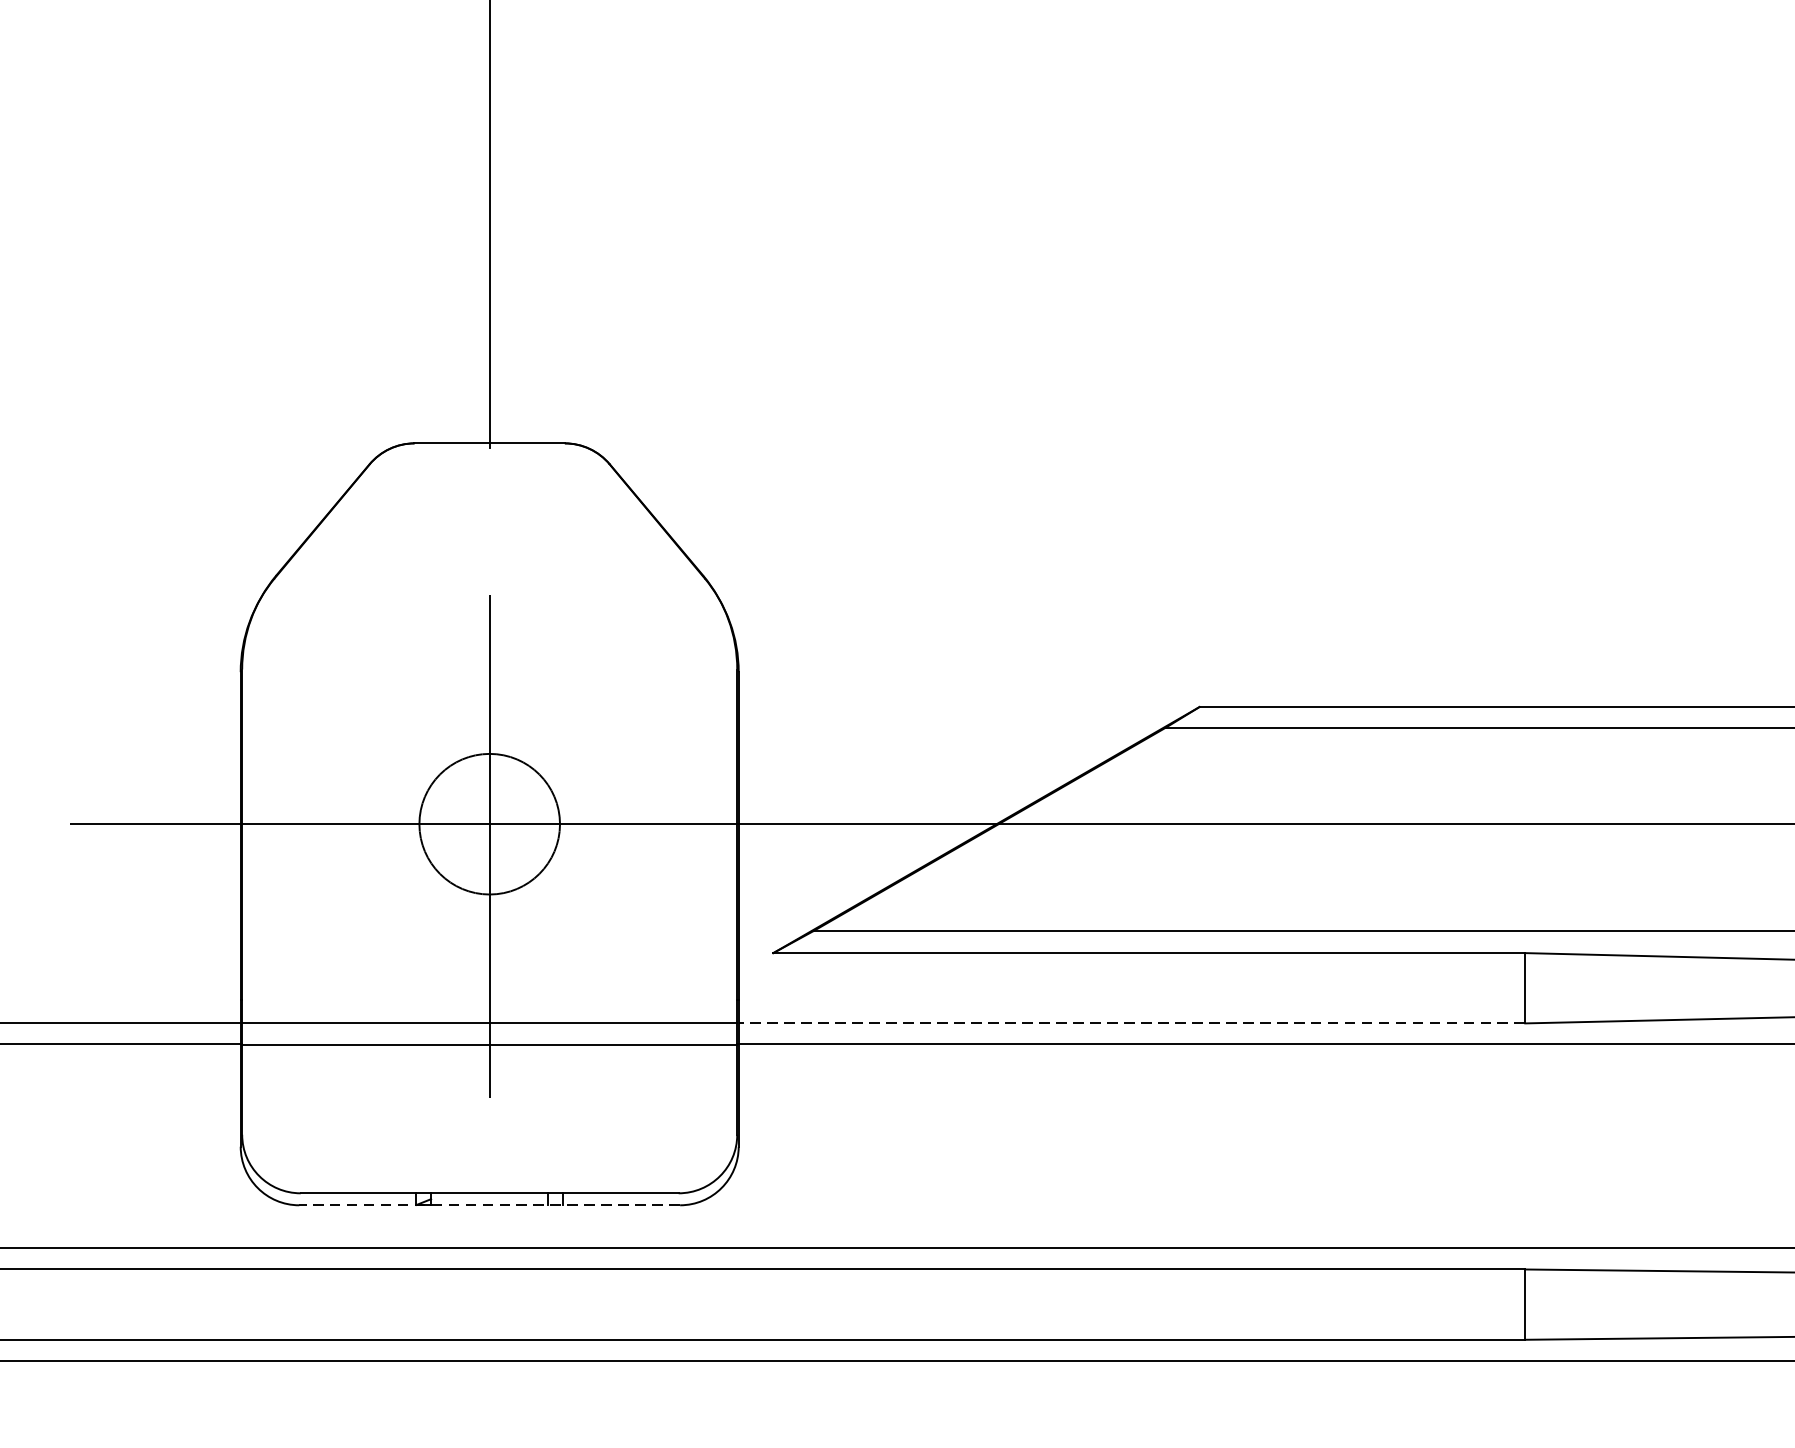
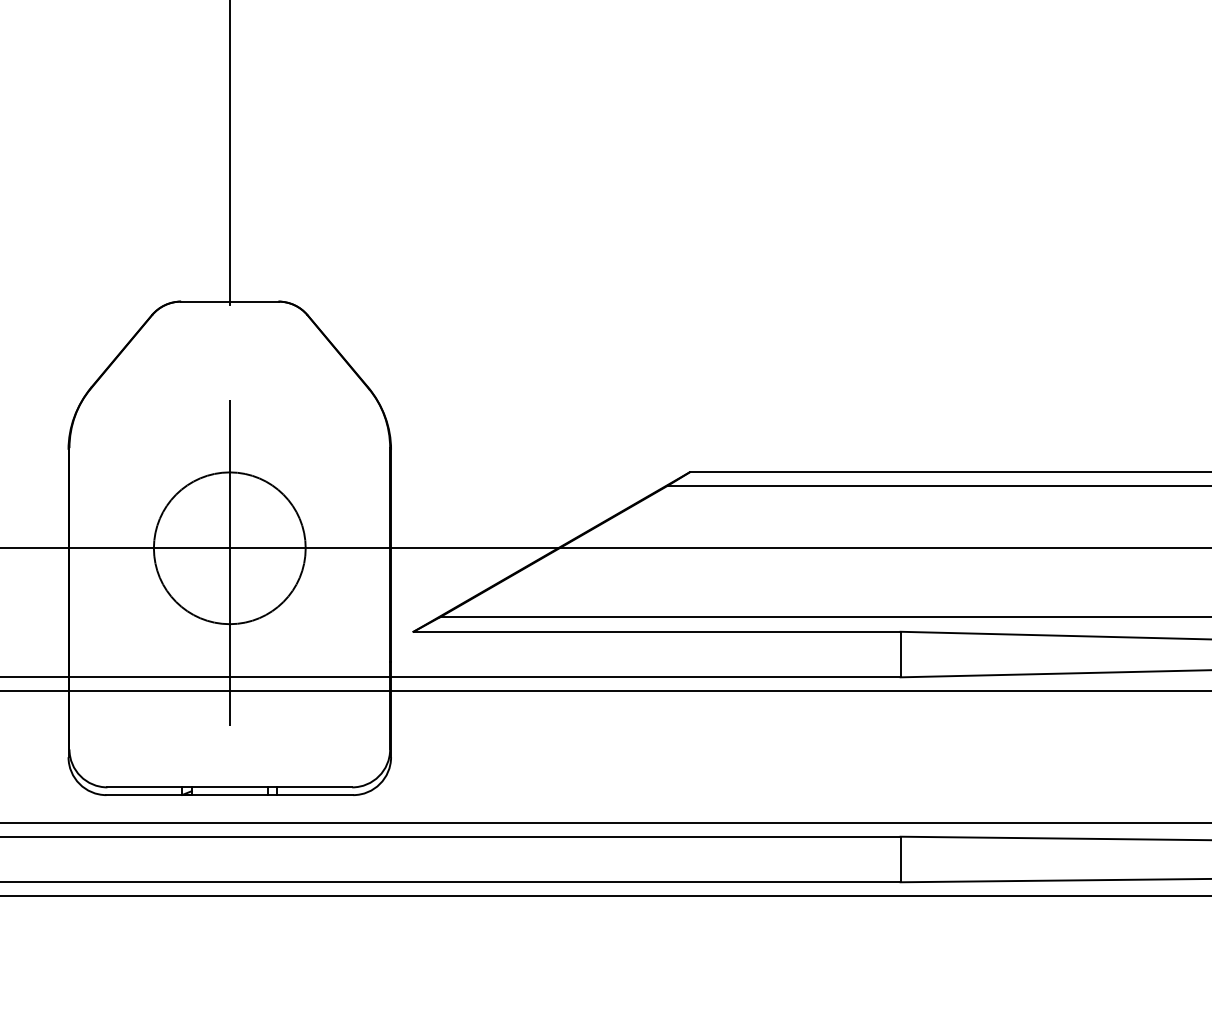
circle: (489, 824) -> (229, 548), size x1.67
line: (1131, 1023) -> (645, 677), dashed -> solid
line: (489, 1205) -> (229, 795), dashed -> solid

